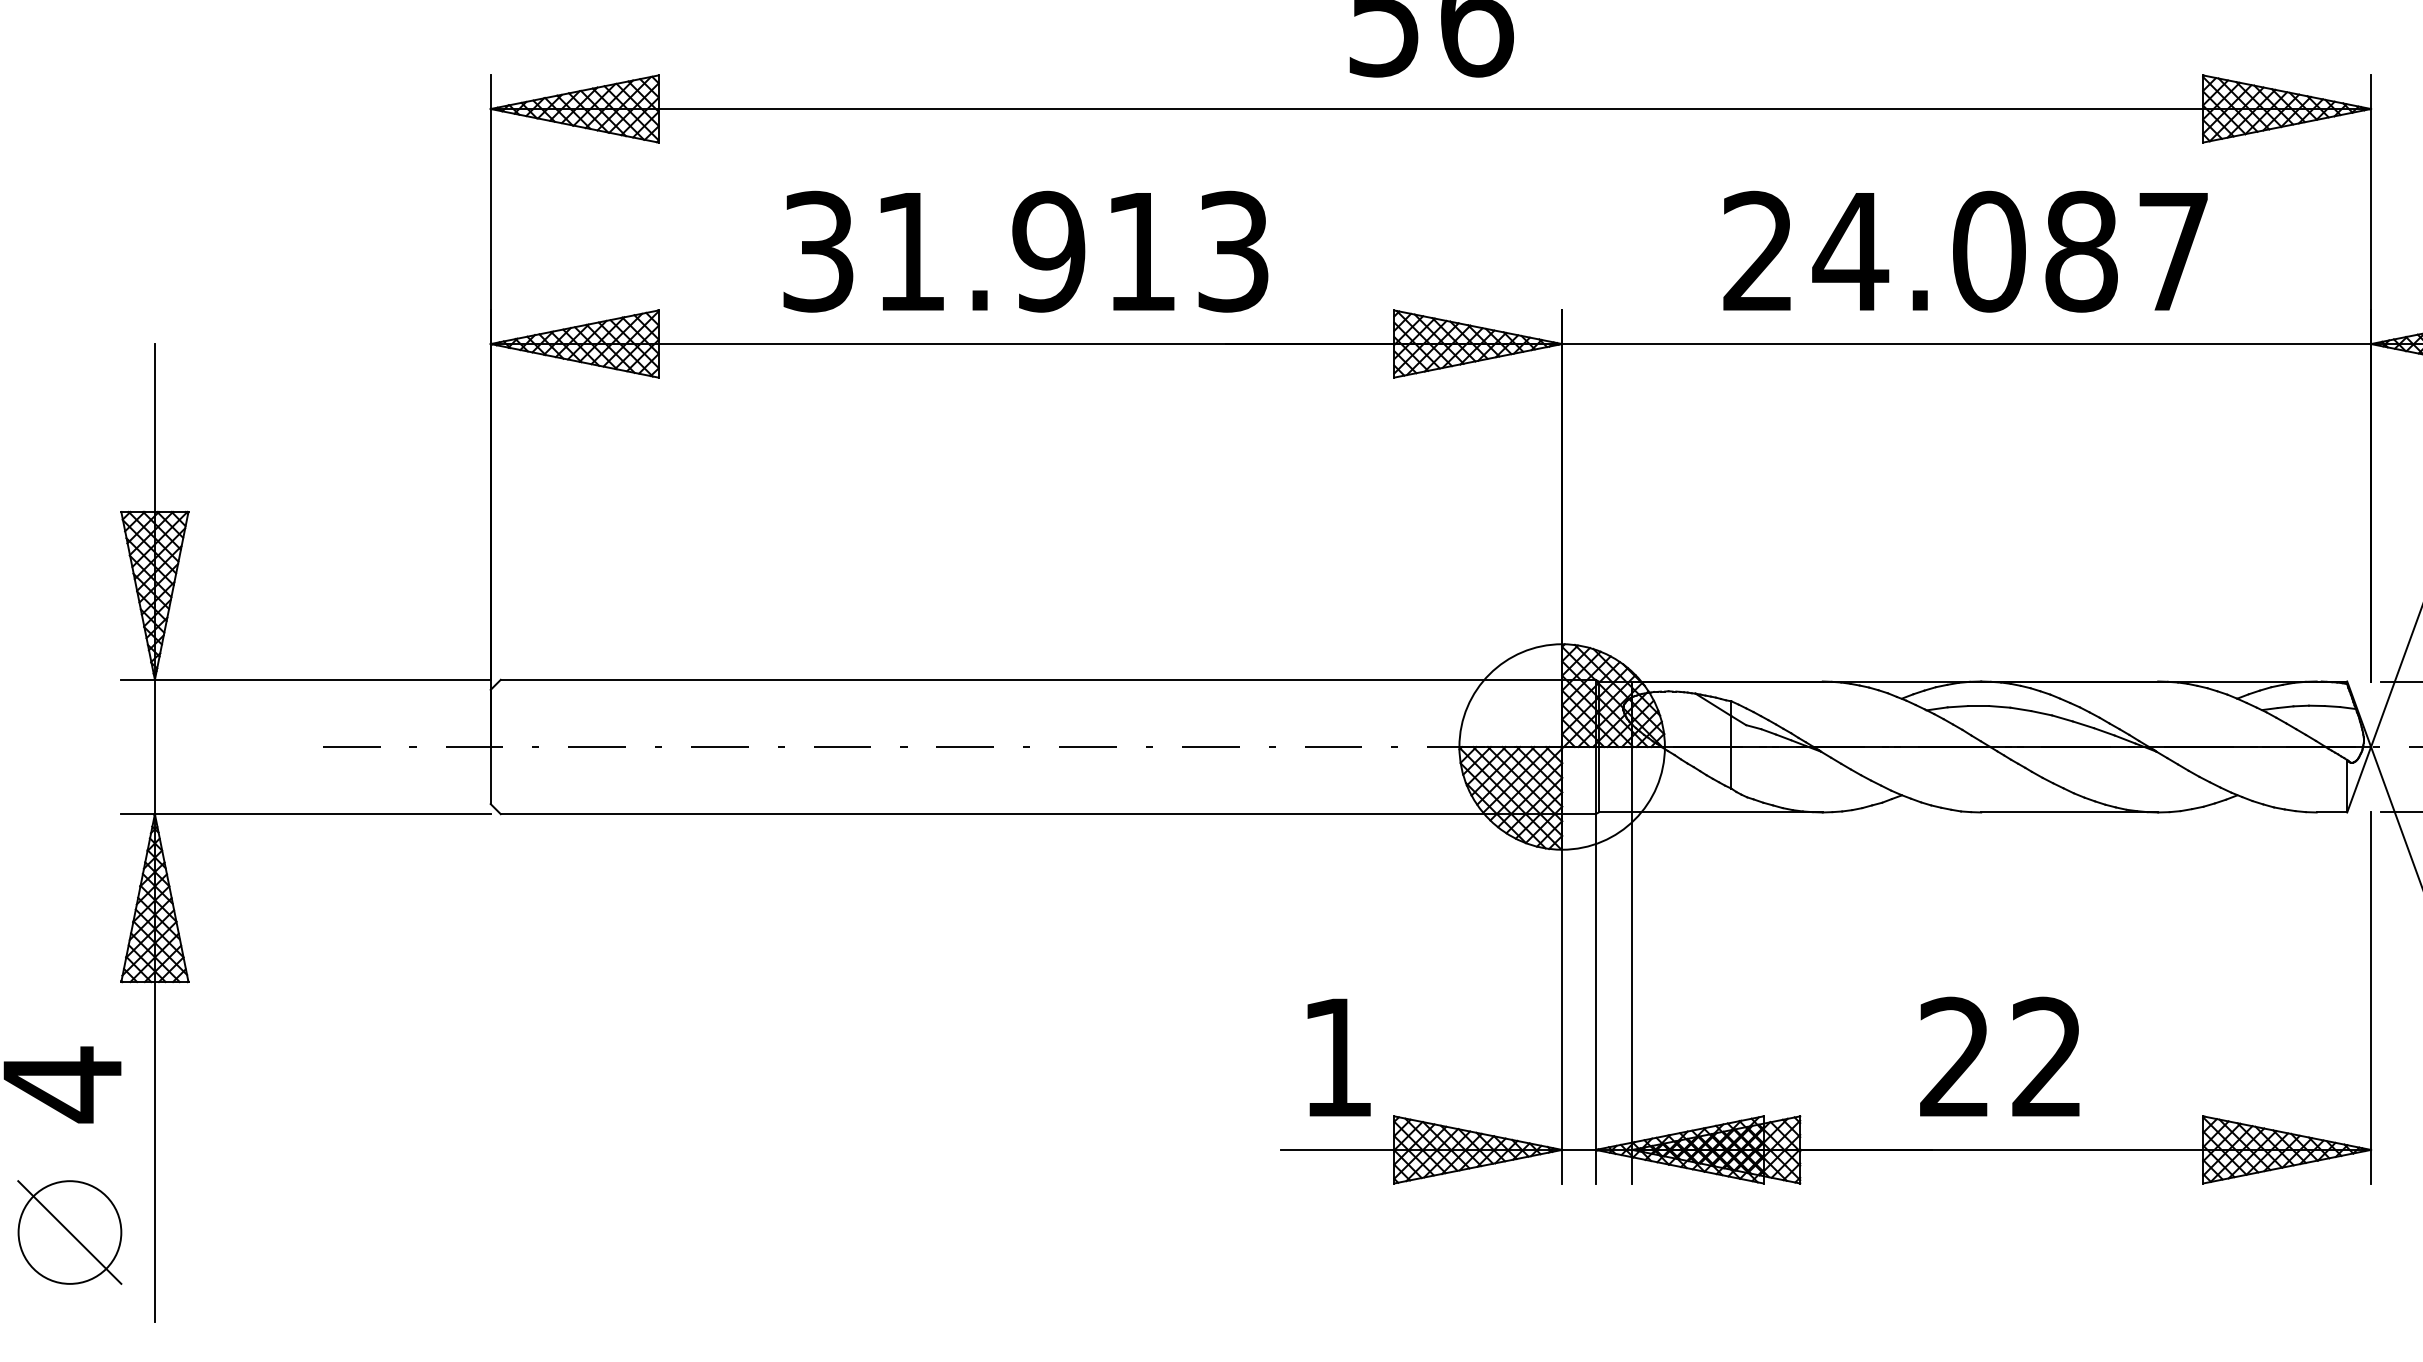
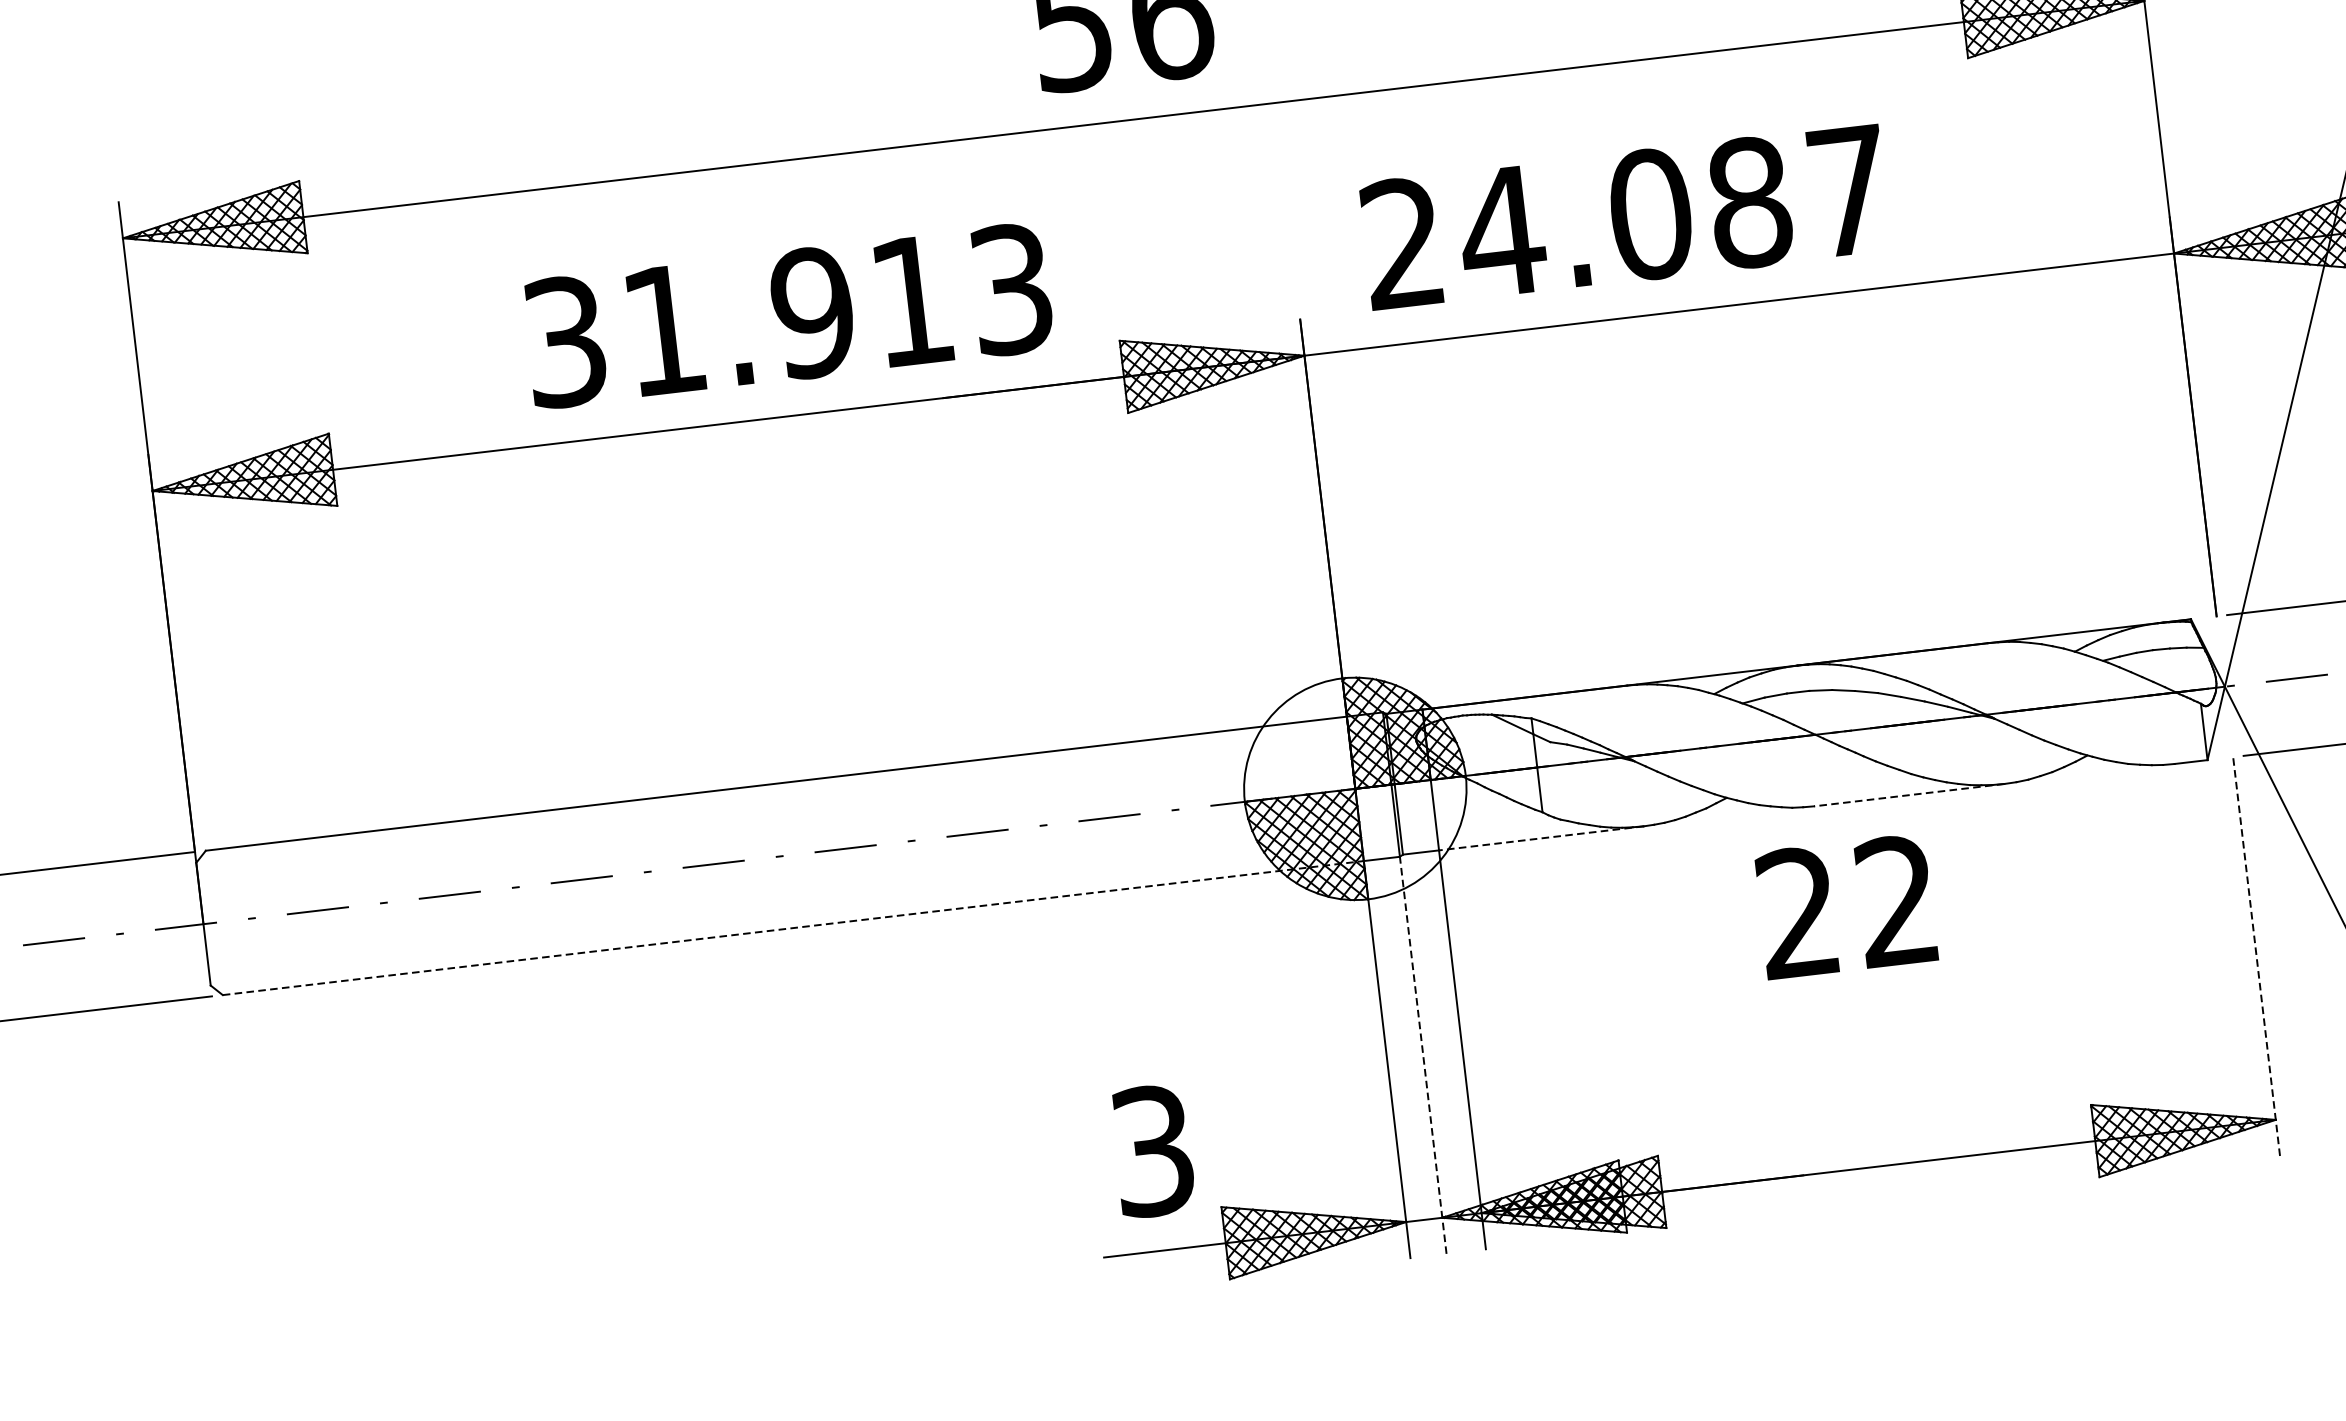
text: (1025, 251) -> (787, 315), moved
text: (1965, 251) -> (1625, 217), moved
line: (1727, 812) -> (1541, 838), solid -> dashed
line: (2069, 812) -> (1908, 795), solid -> dashed
line: (1031, 814) -> (793, 928), solid -> dashed
line: (2371, 997) -> (2256, 955), solid -> dashed
line: (1595, 998) -> (1422, 1055), solid -> dashed
text: (1999, 1056) -> (1845, 906), moved
text: (1337, 1057) -> (1153, 1151), 1 -> 3

